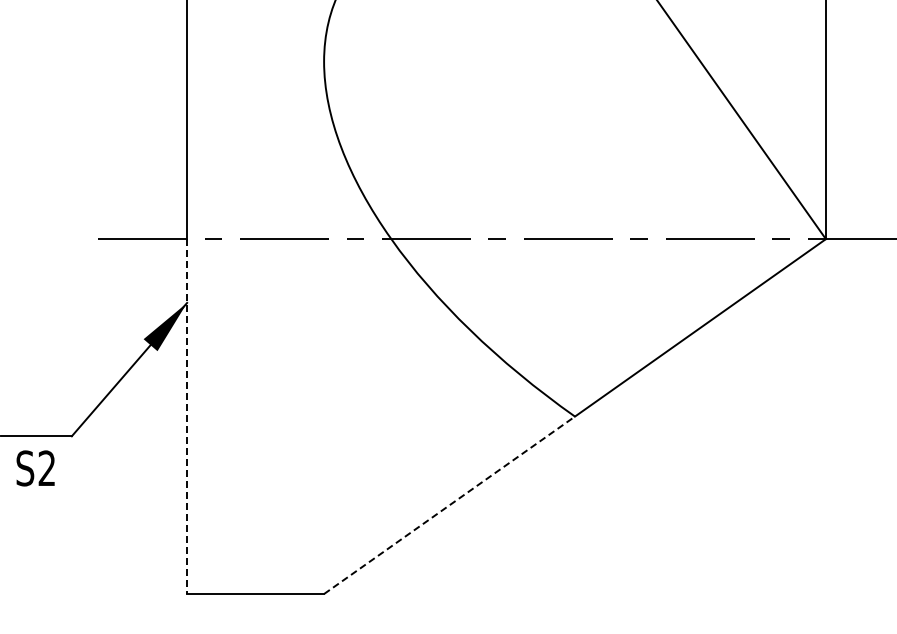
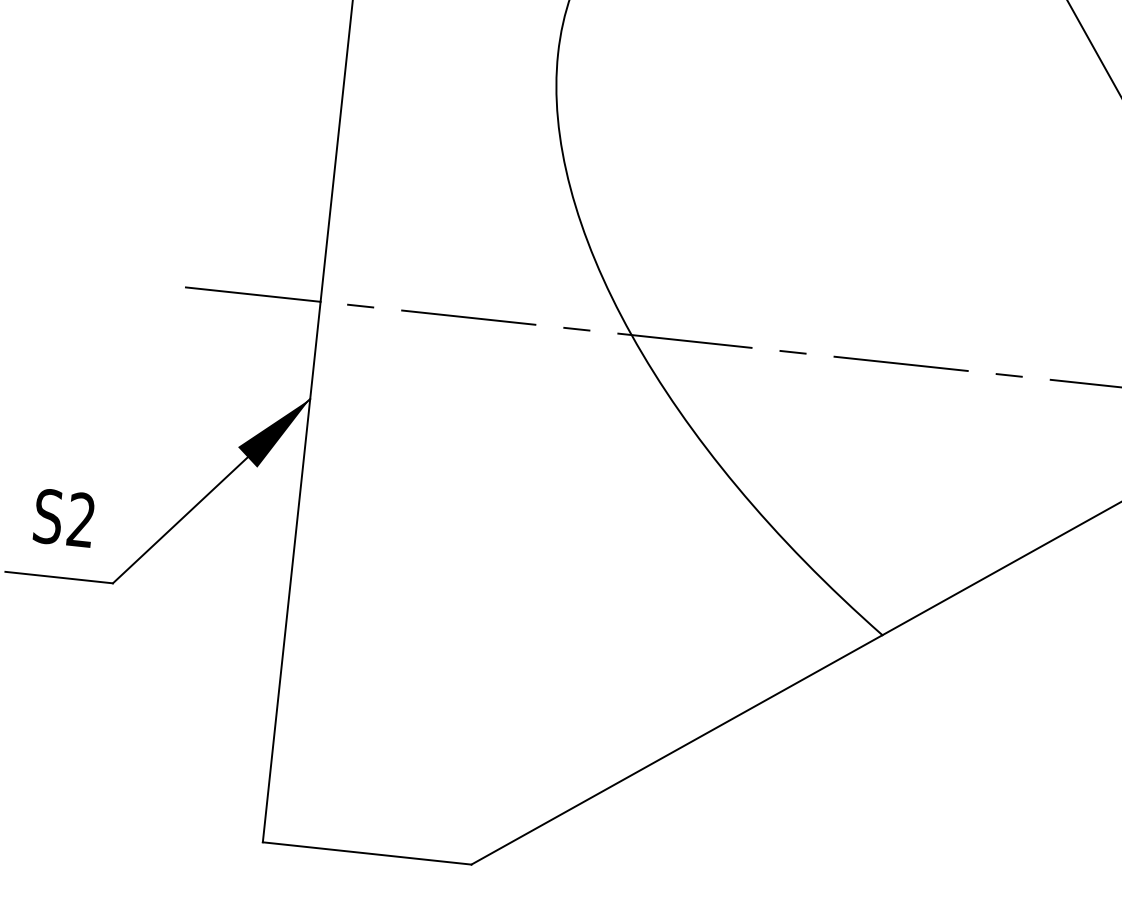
line: (187, 417) -> (292, 573), dashed -> solid
text: (35, 468) -> (63, 518), moved
line: (449, 505) -> (676, 750), dashed -> solid

